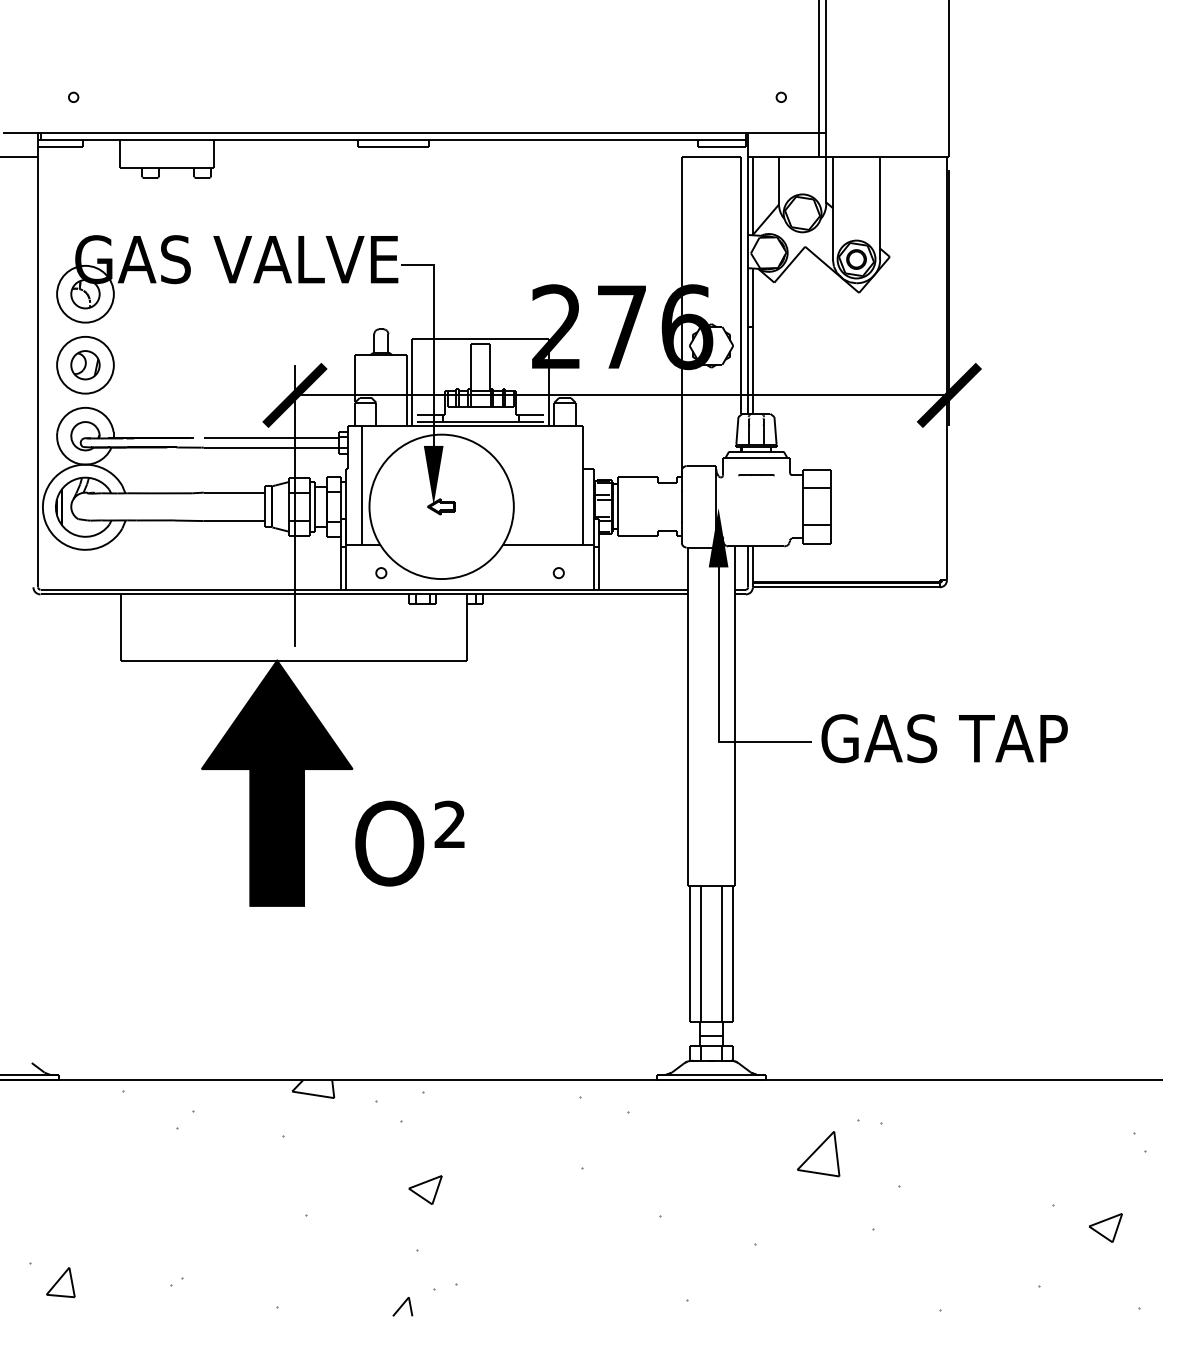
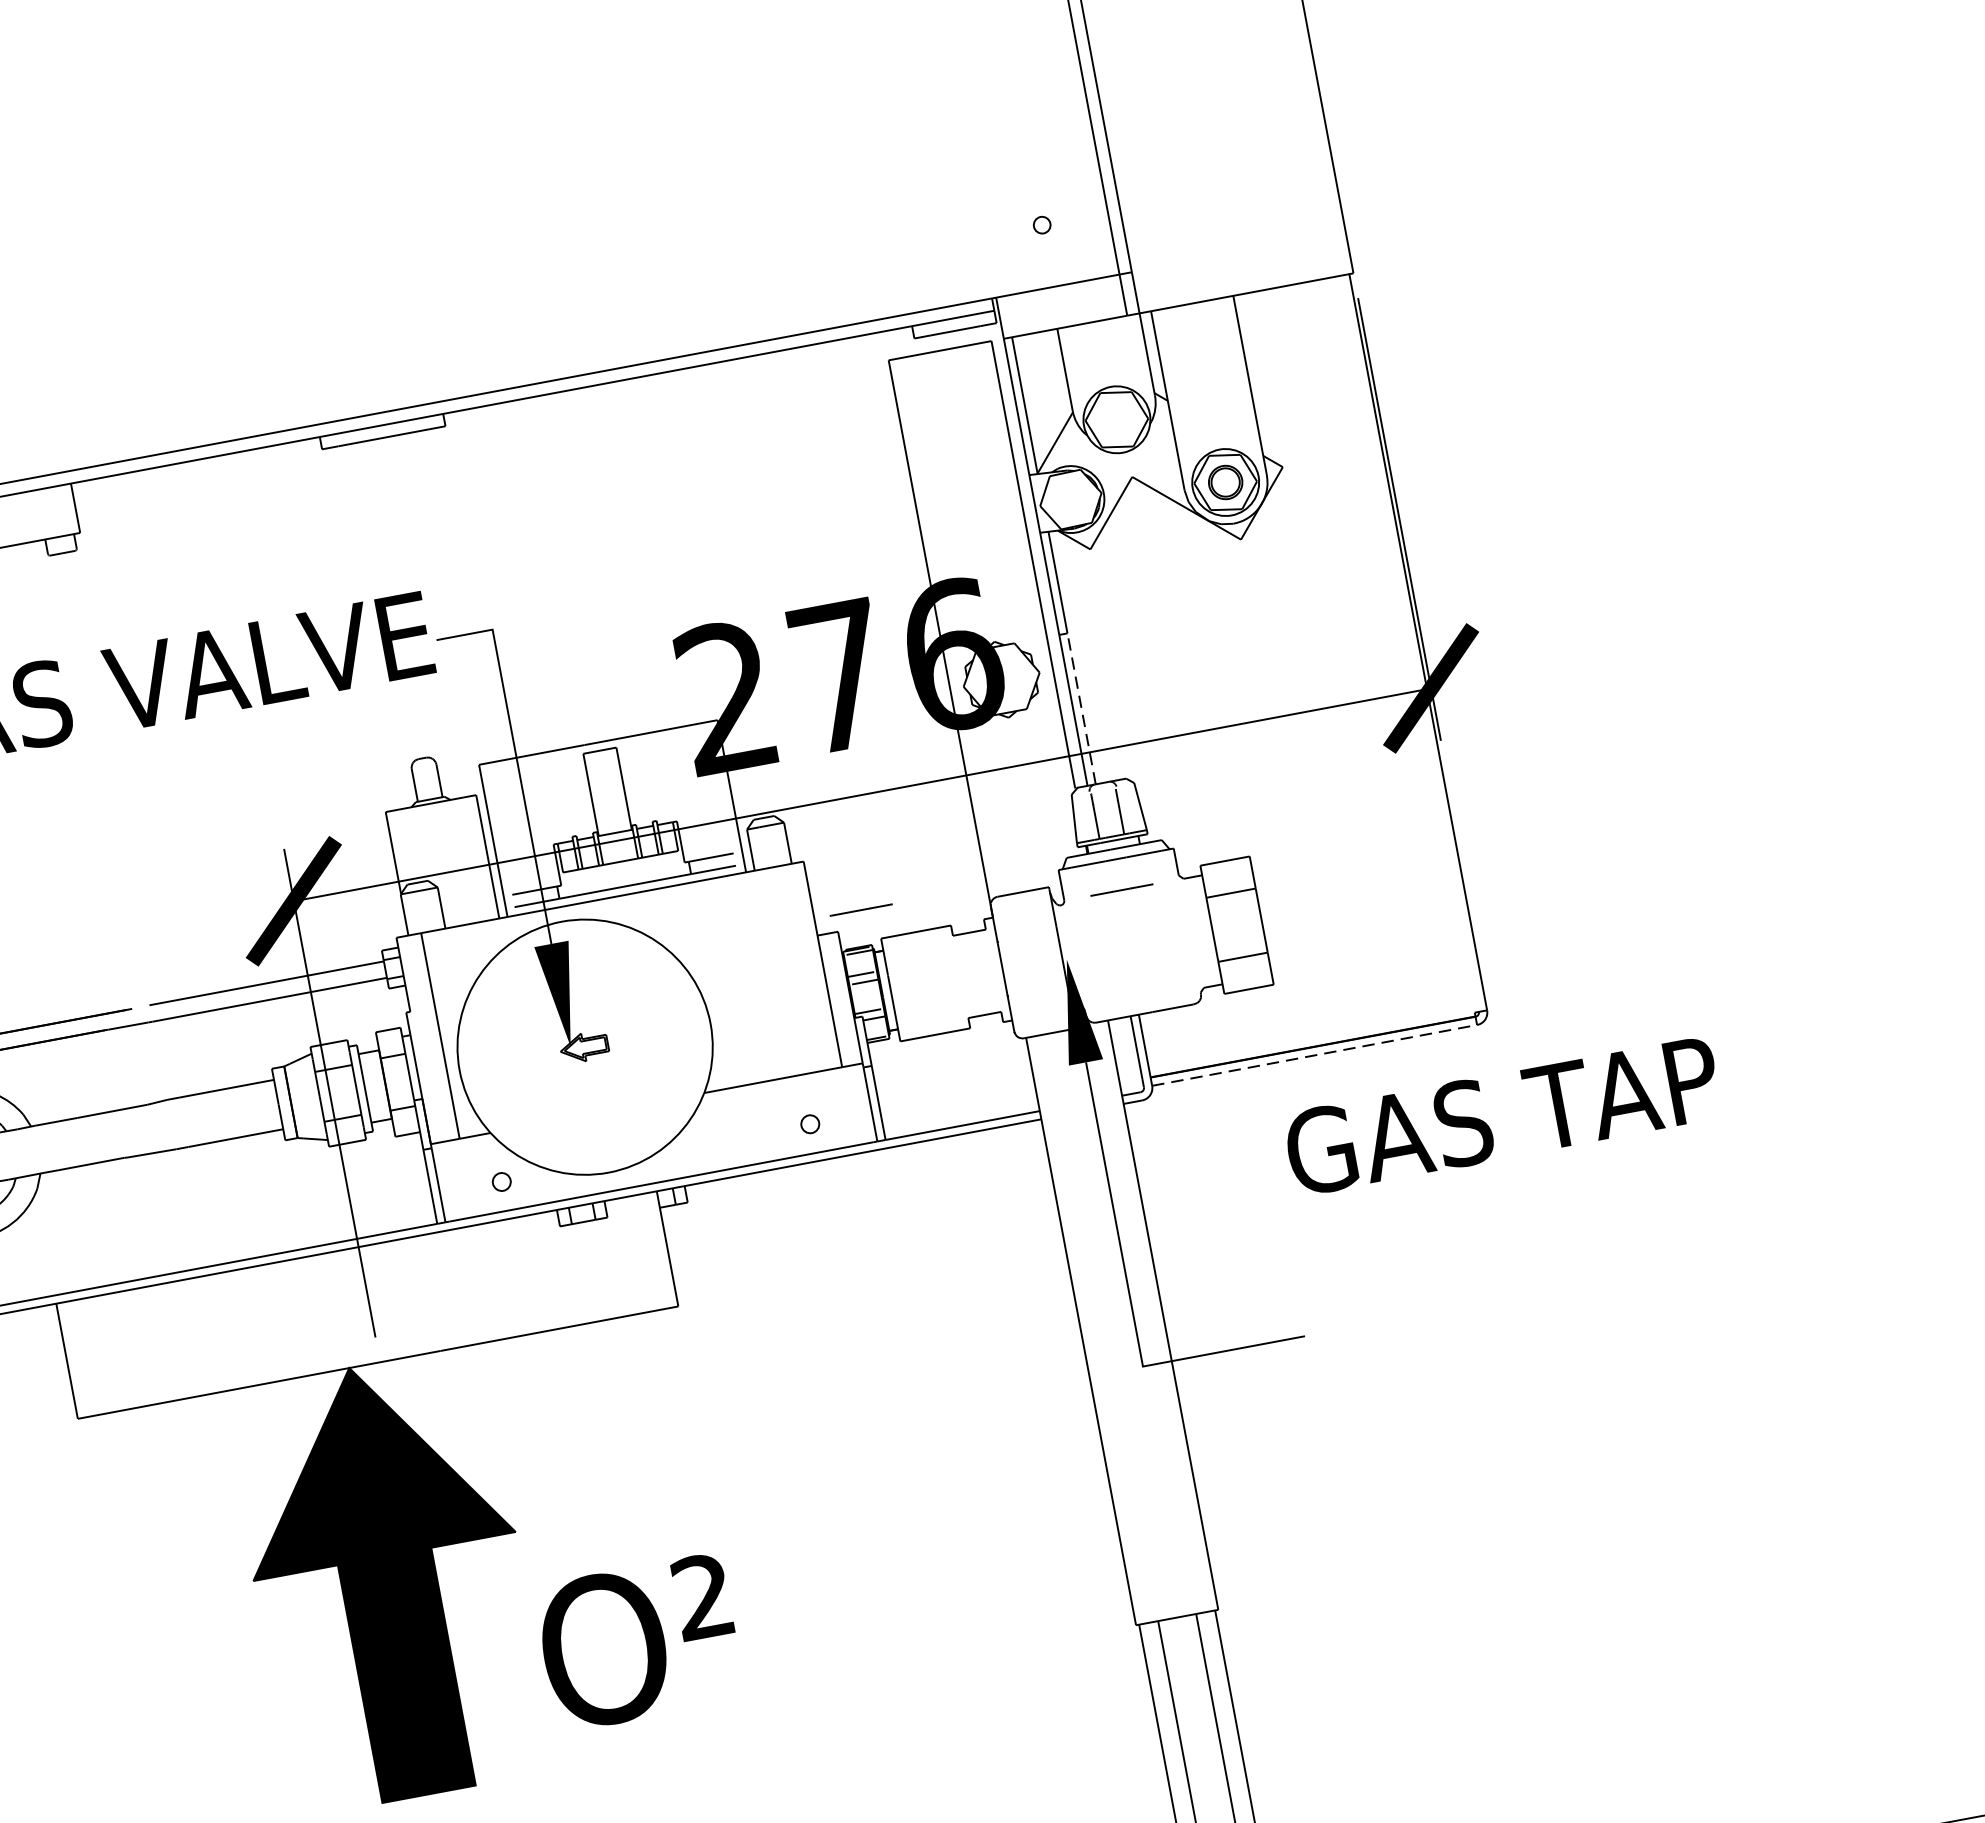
line: (752, 369) -> (1080, 707), solid -> dashed
line: (609, 459) -> (861, 910), added
line: (846, 587) -> (1314, 1055), solid -> dashed
text: (944, 738) -> (1502, 1115), moved

